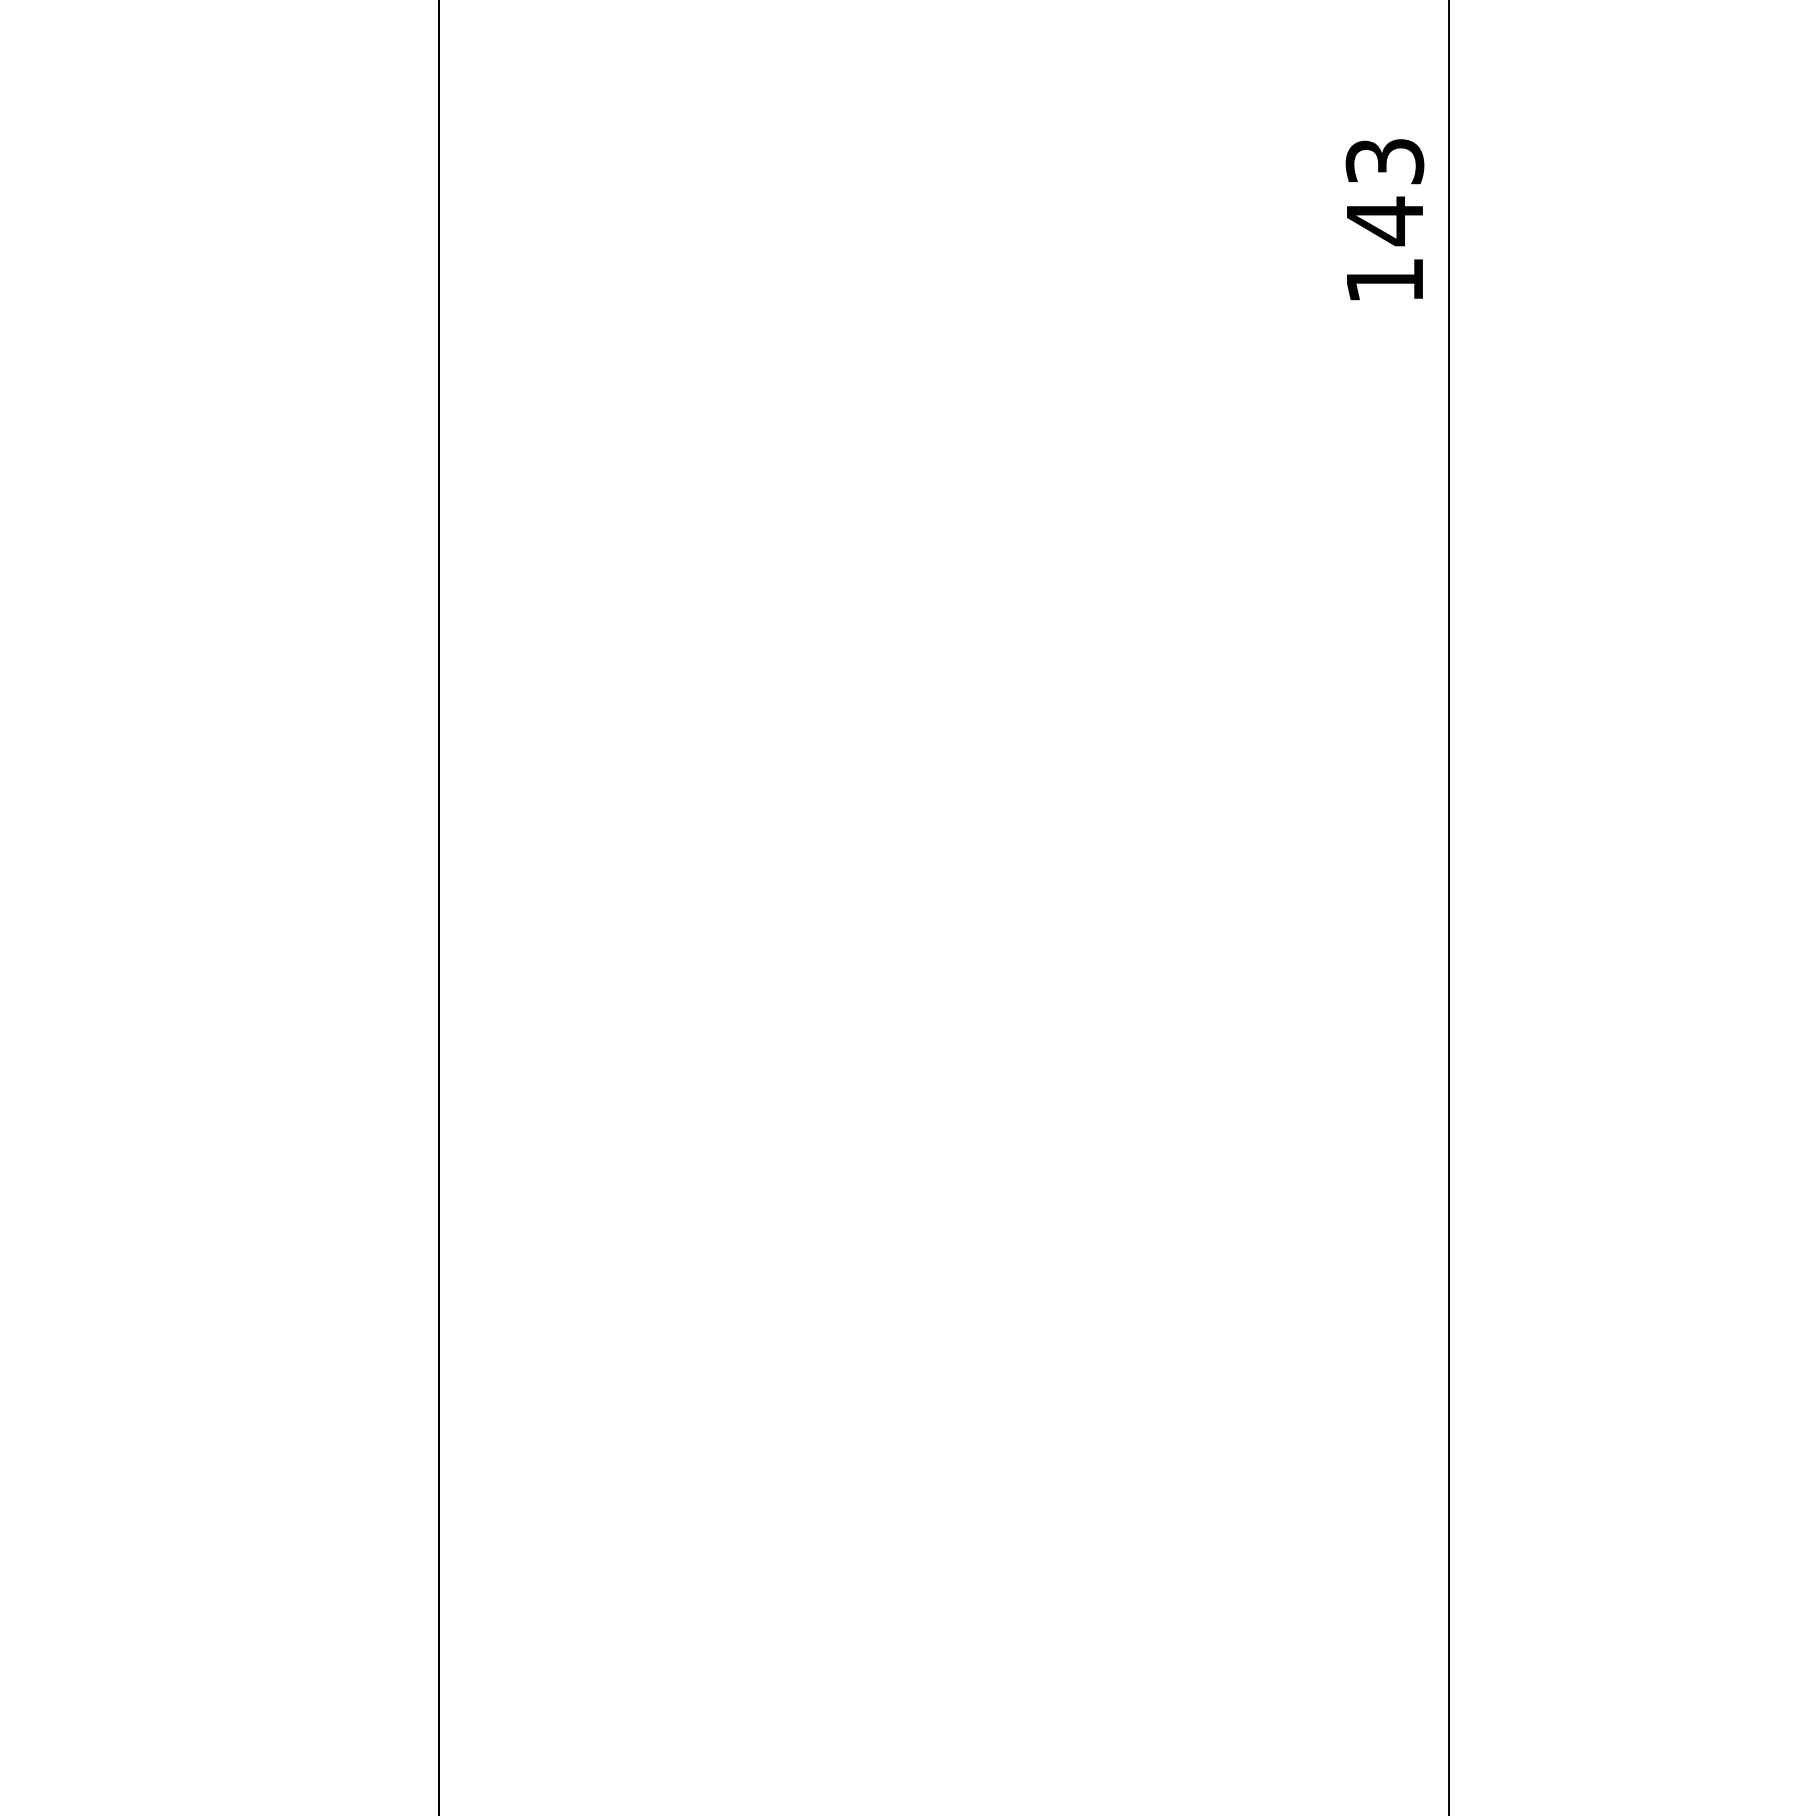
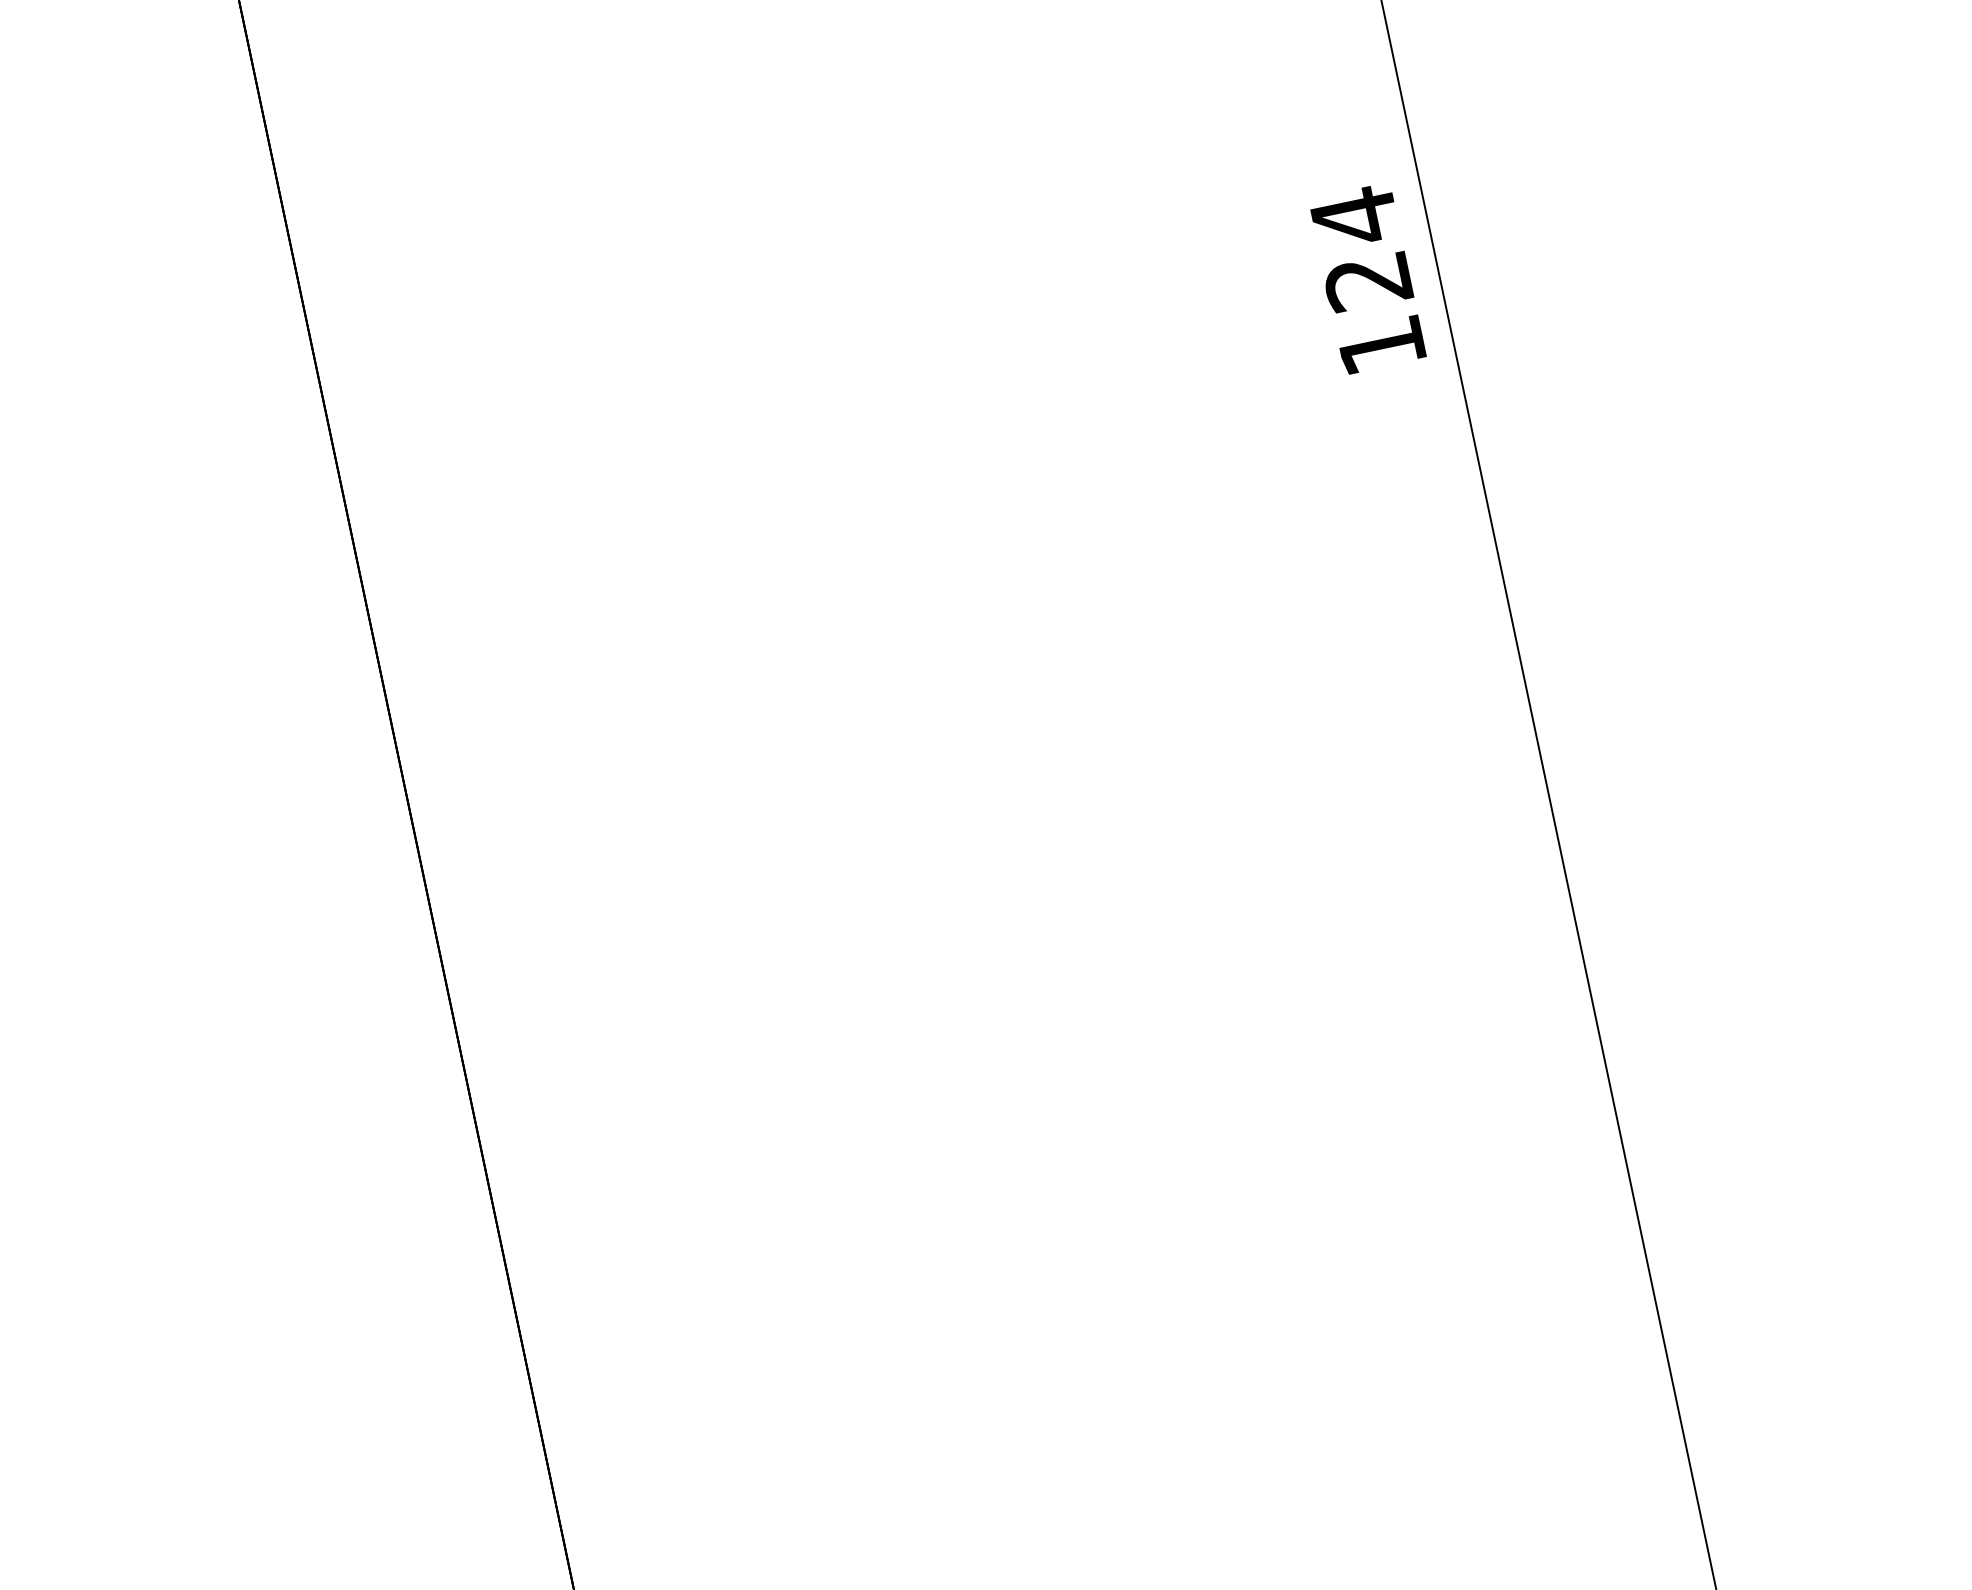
text: (1384, 191) -> (1360, 249), 143 -> 124

